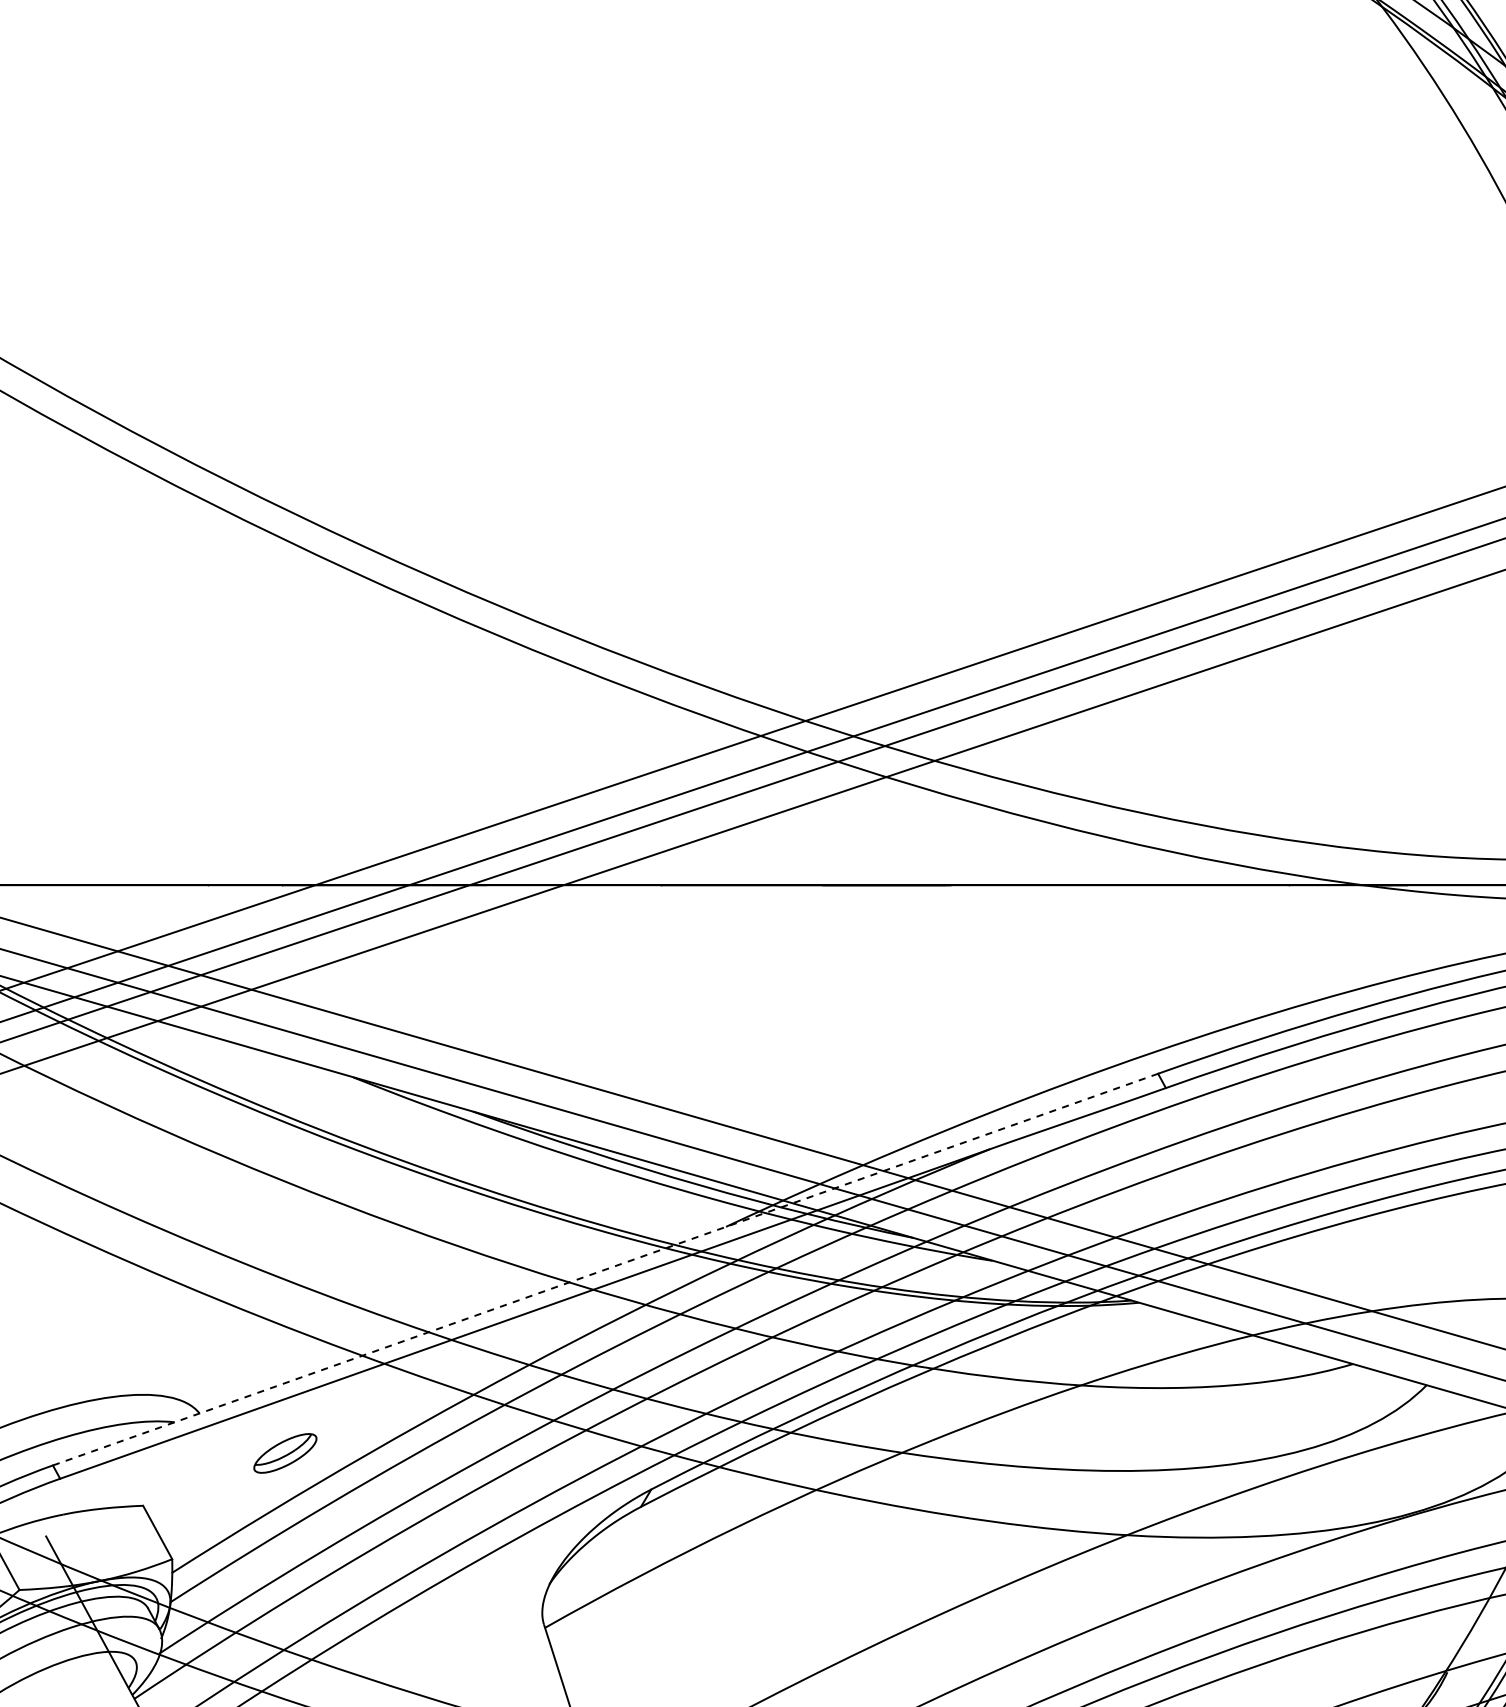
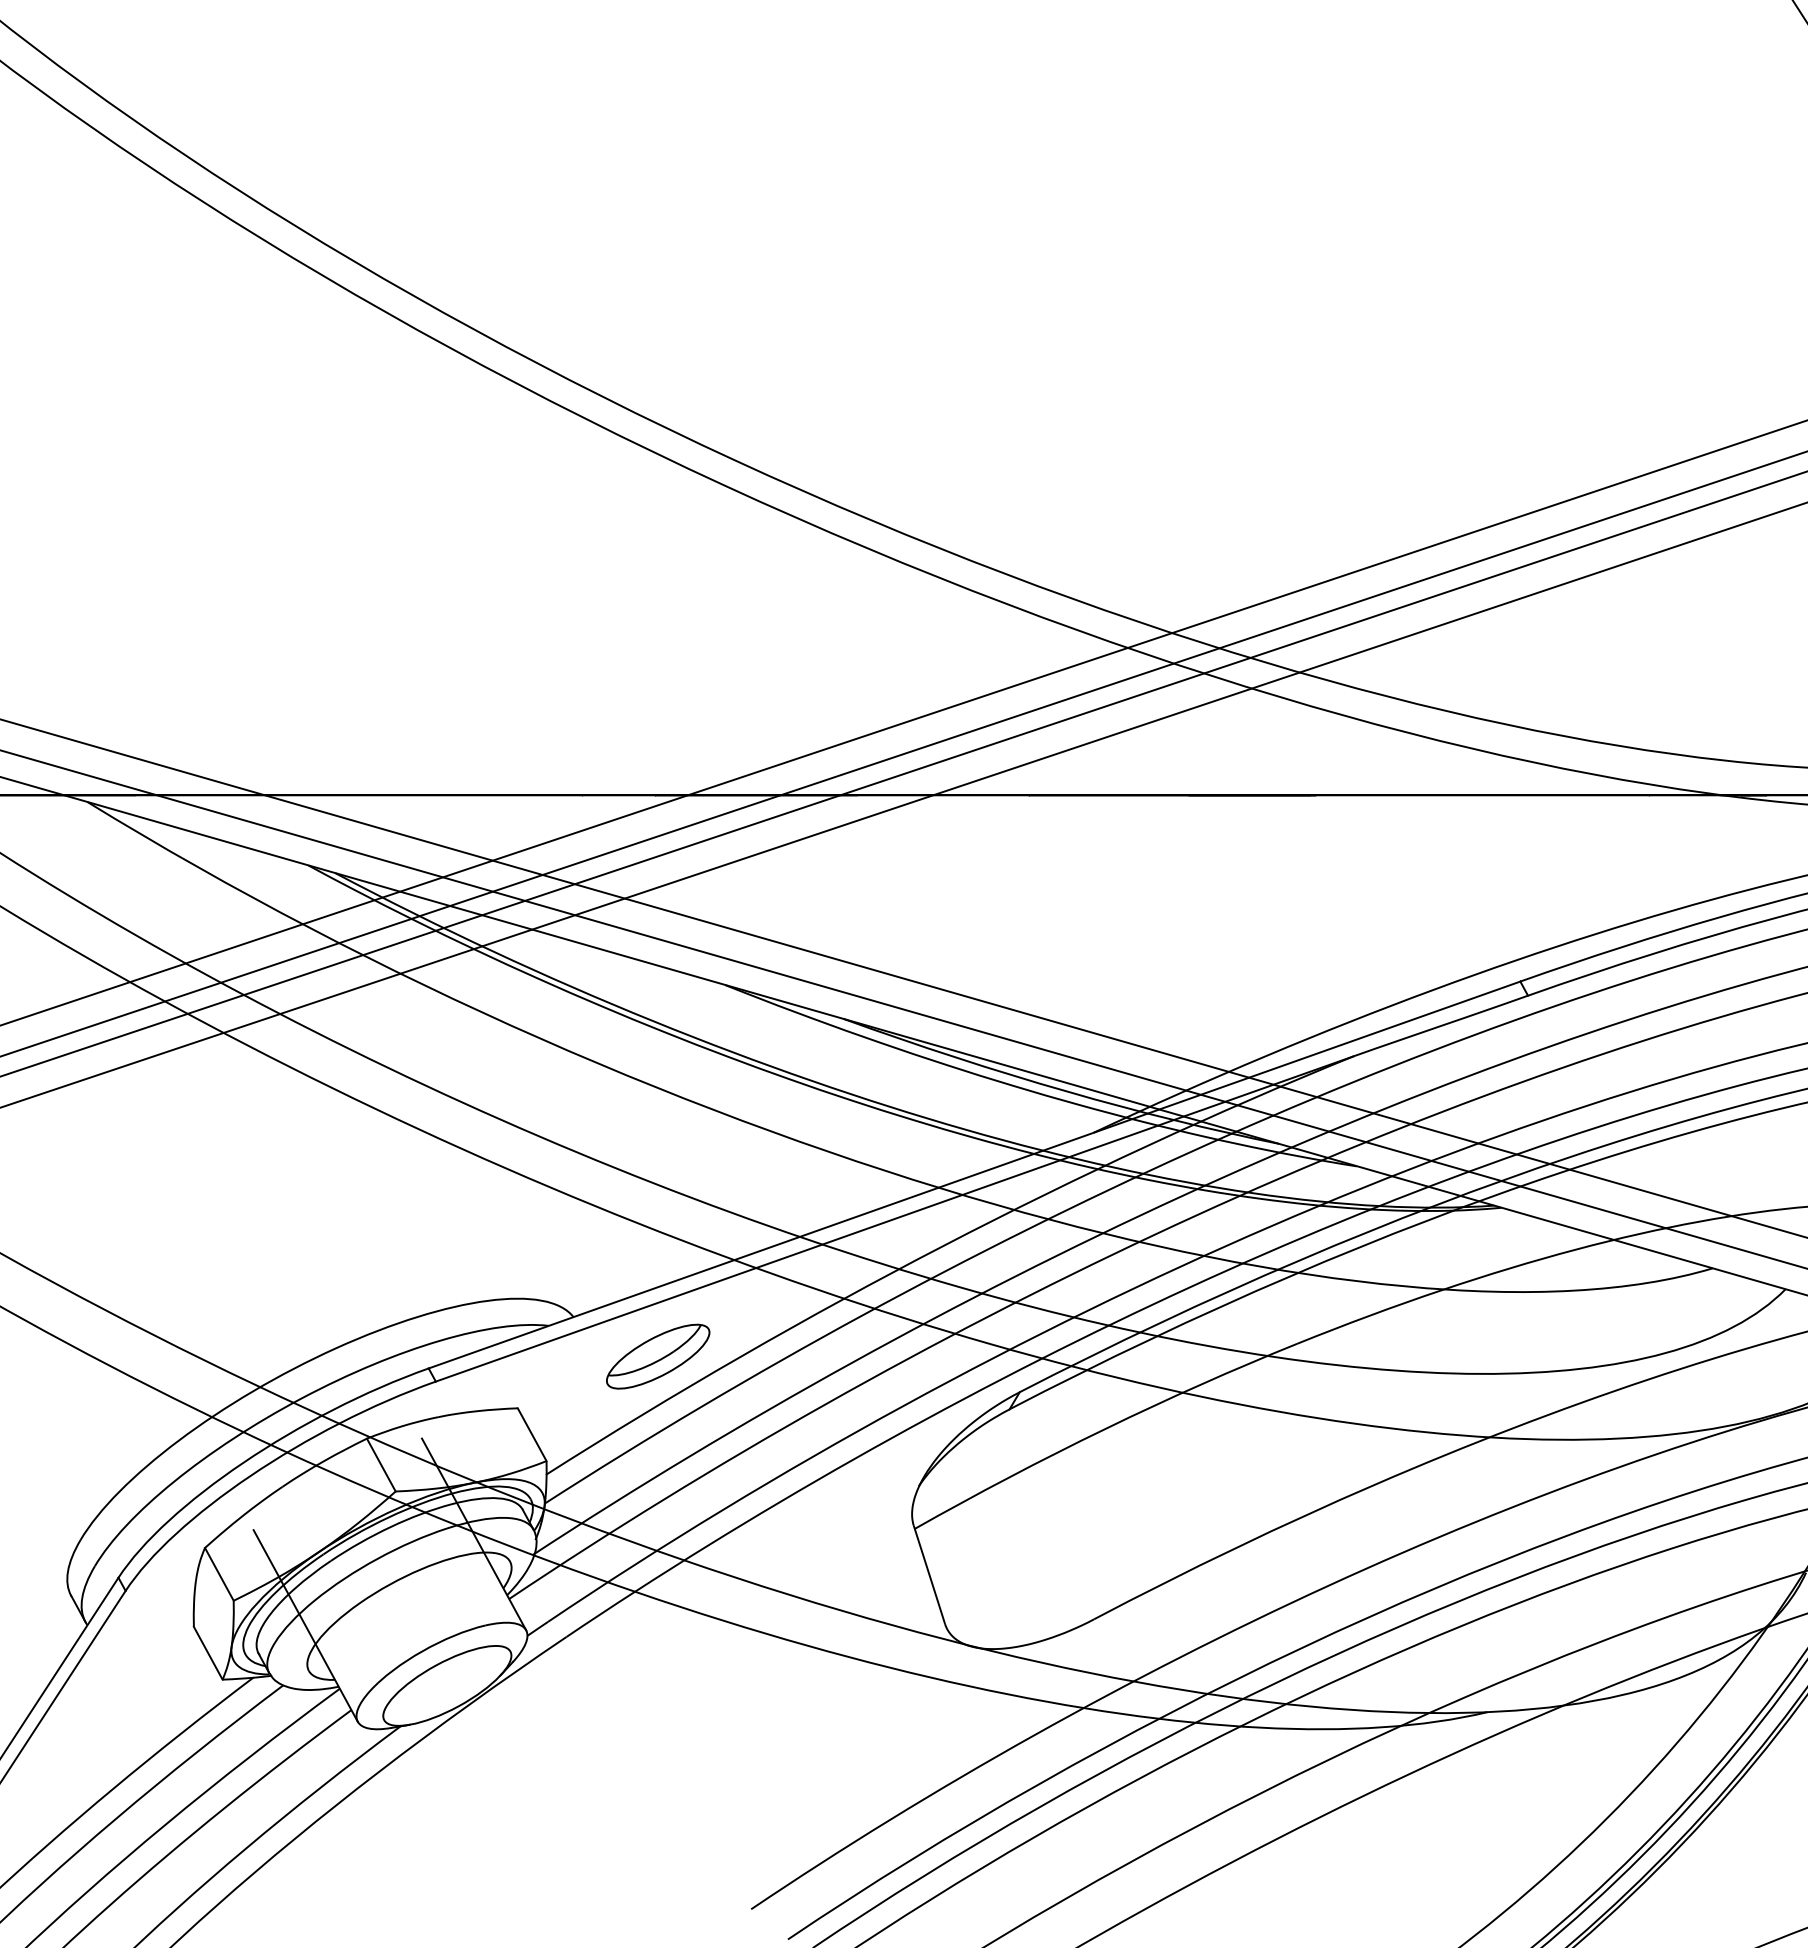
line: (606, 1269) -> (975, 1174), dashed -> solid
part: (285, 1453) -> (658, 1356), size x1.67

